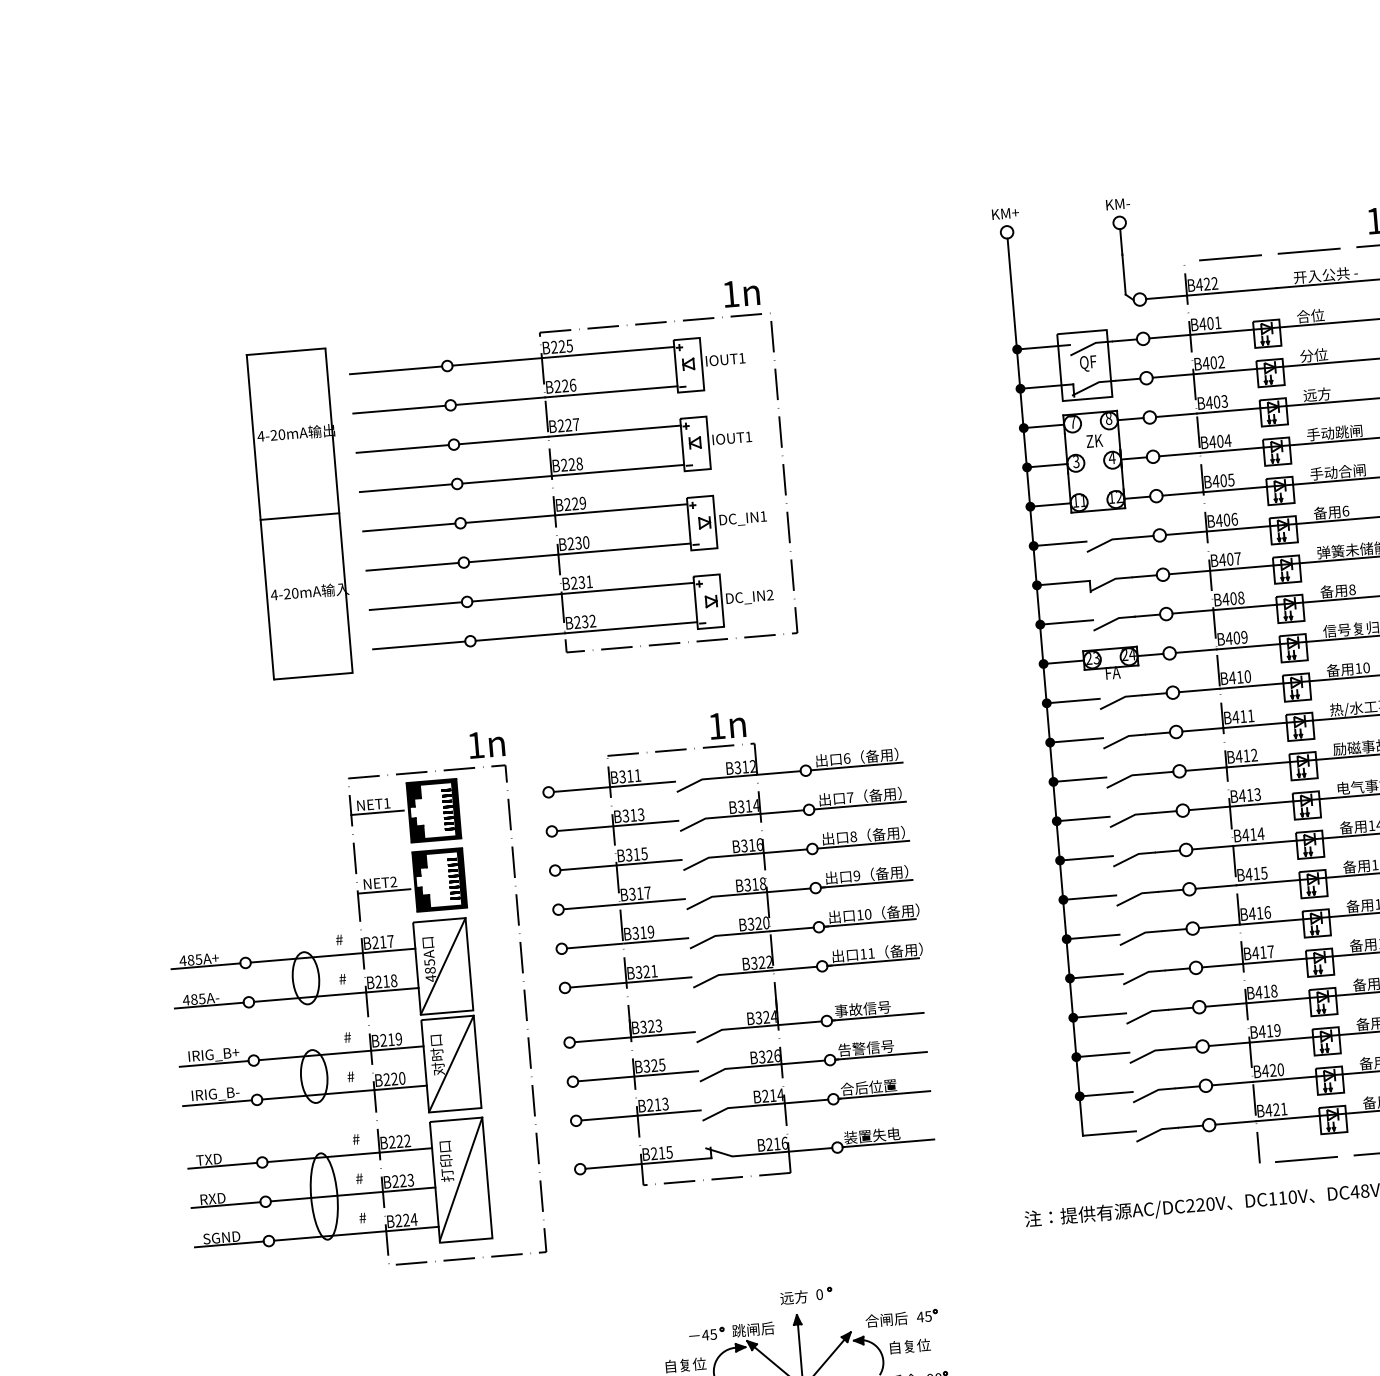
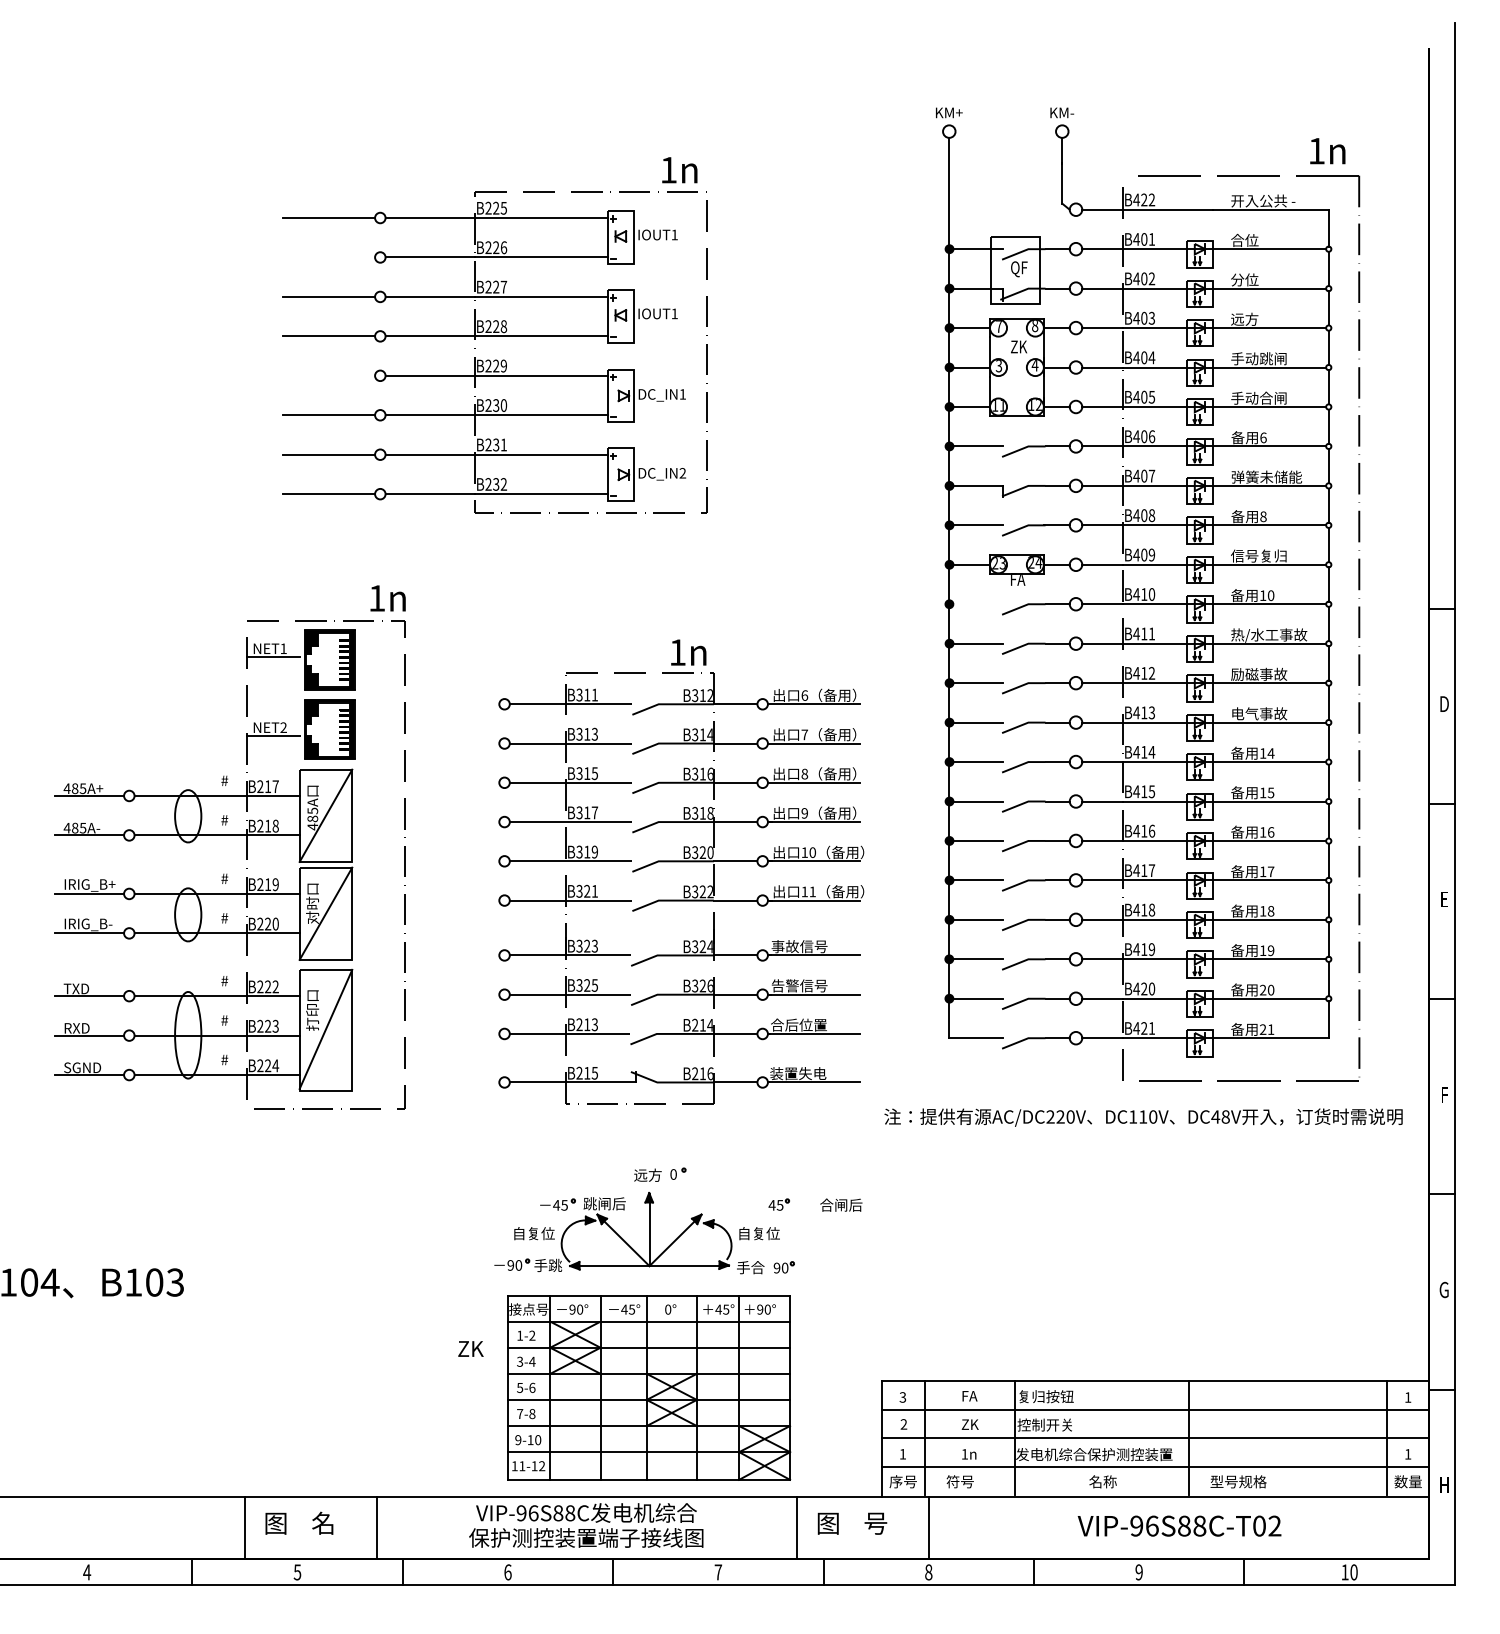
line: (399, 409) -> (328, 257), removed
part: (300, 513) -> (221, 352), removed
line: (408, 527) -> (328, 375), removed
line: (1072, 701) -> (975, 604), removed
part: (738, 935) -> (681, 862), moved
text: (886, 1319) -> (841, 1204), moved

